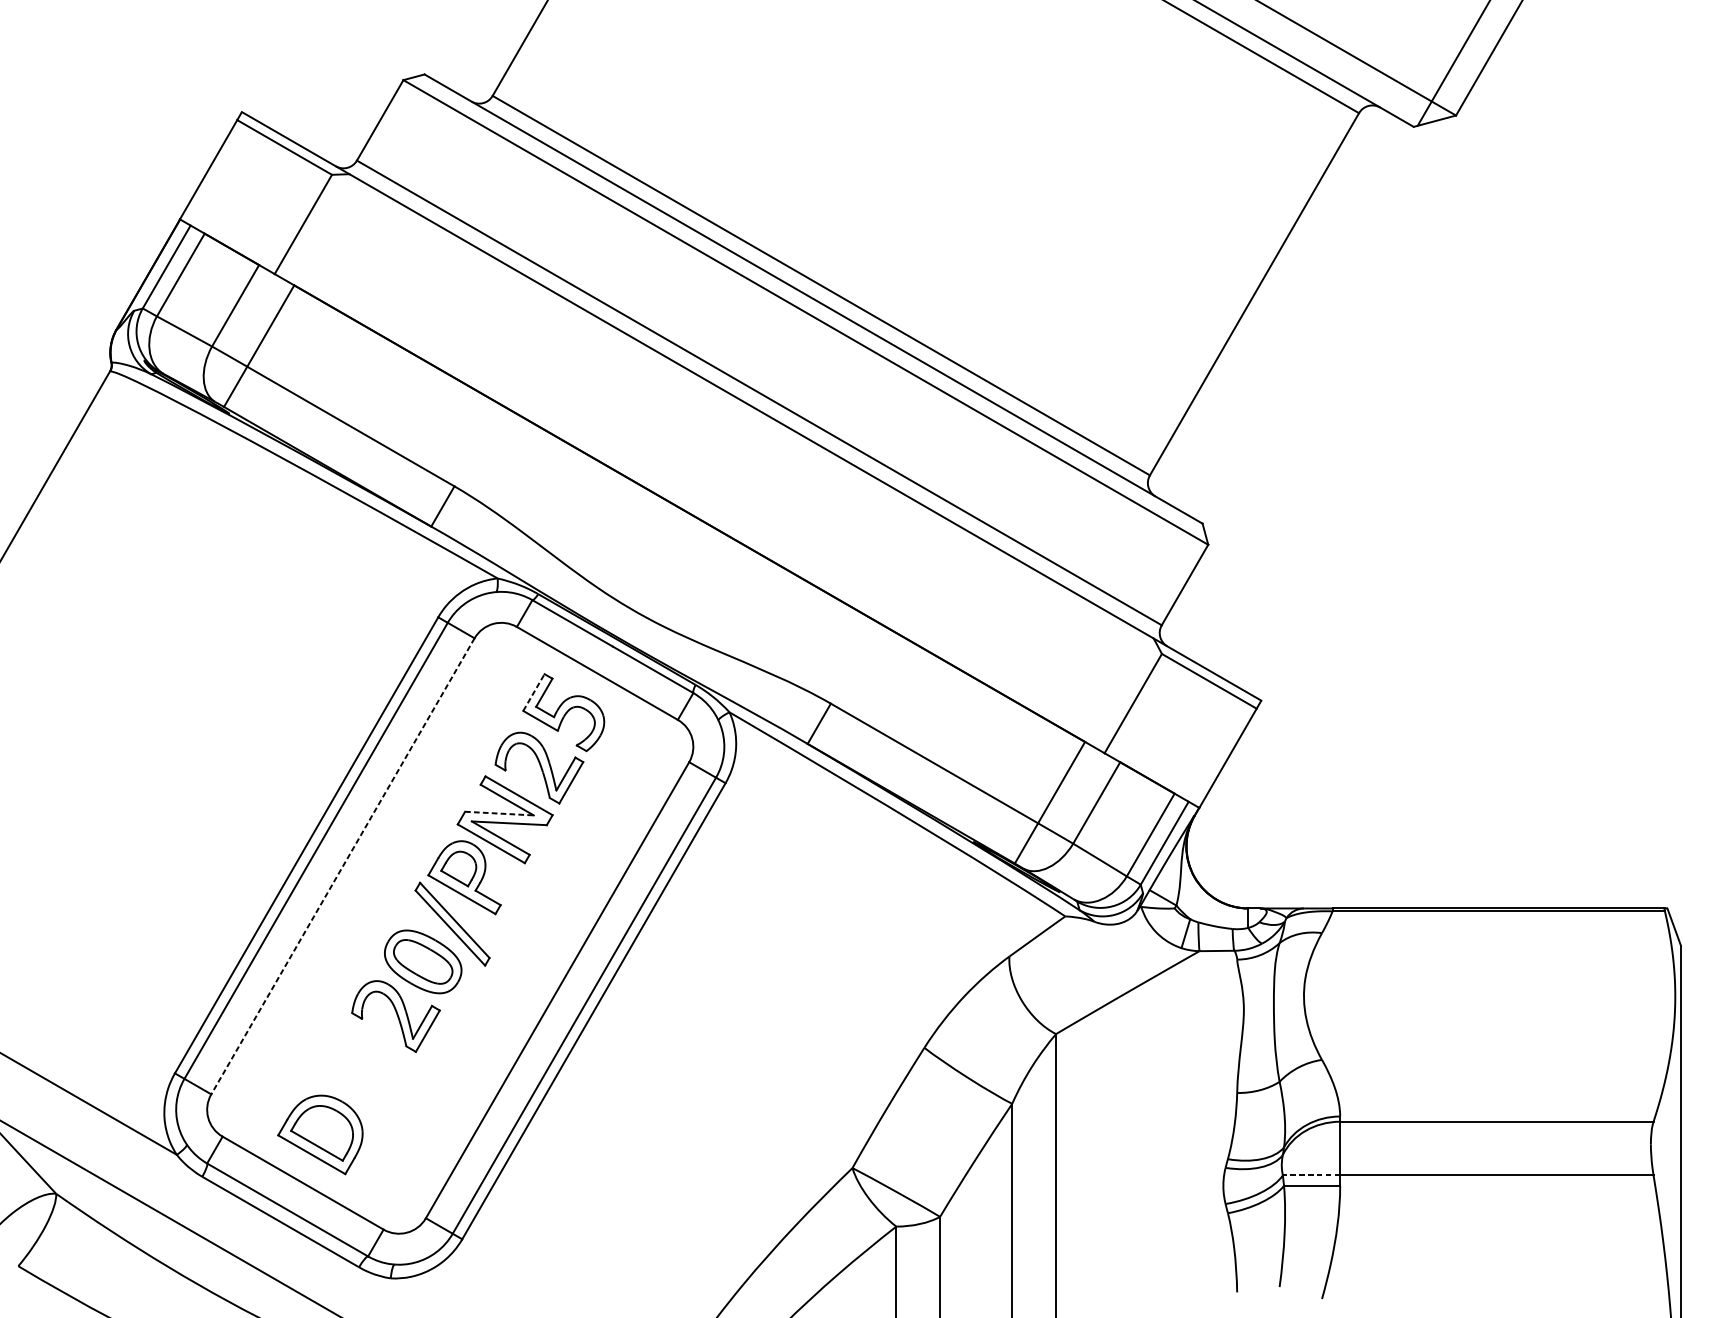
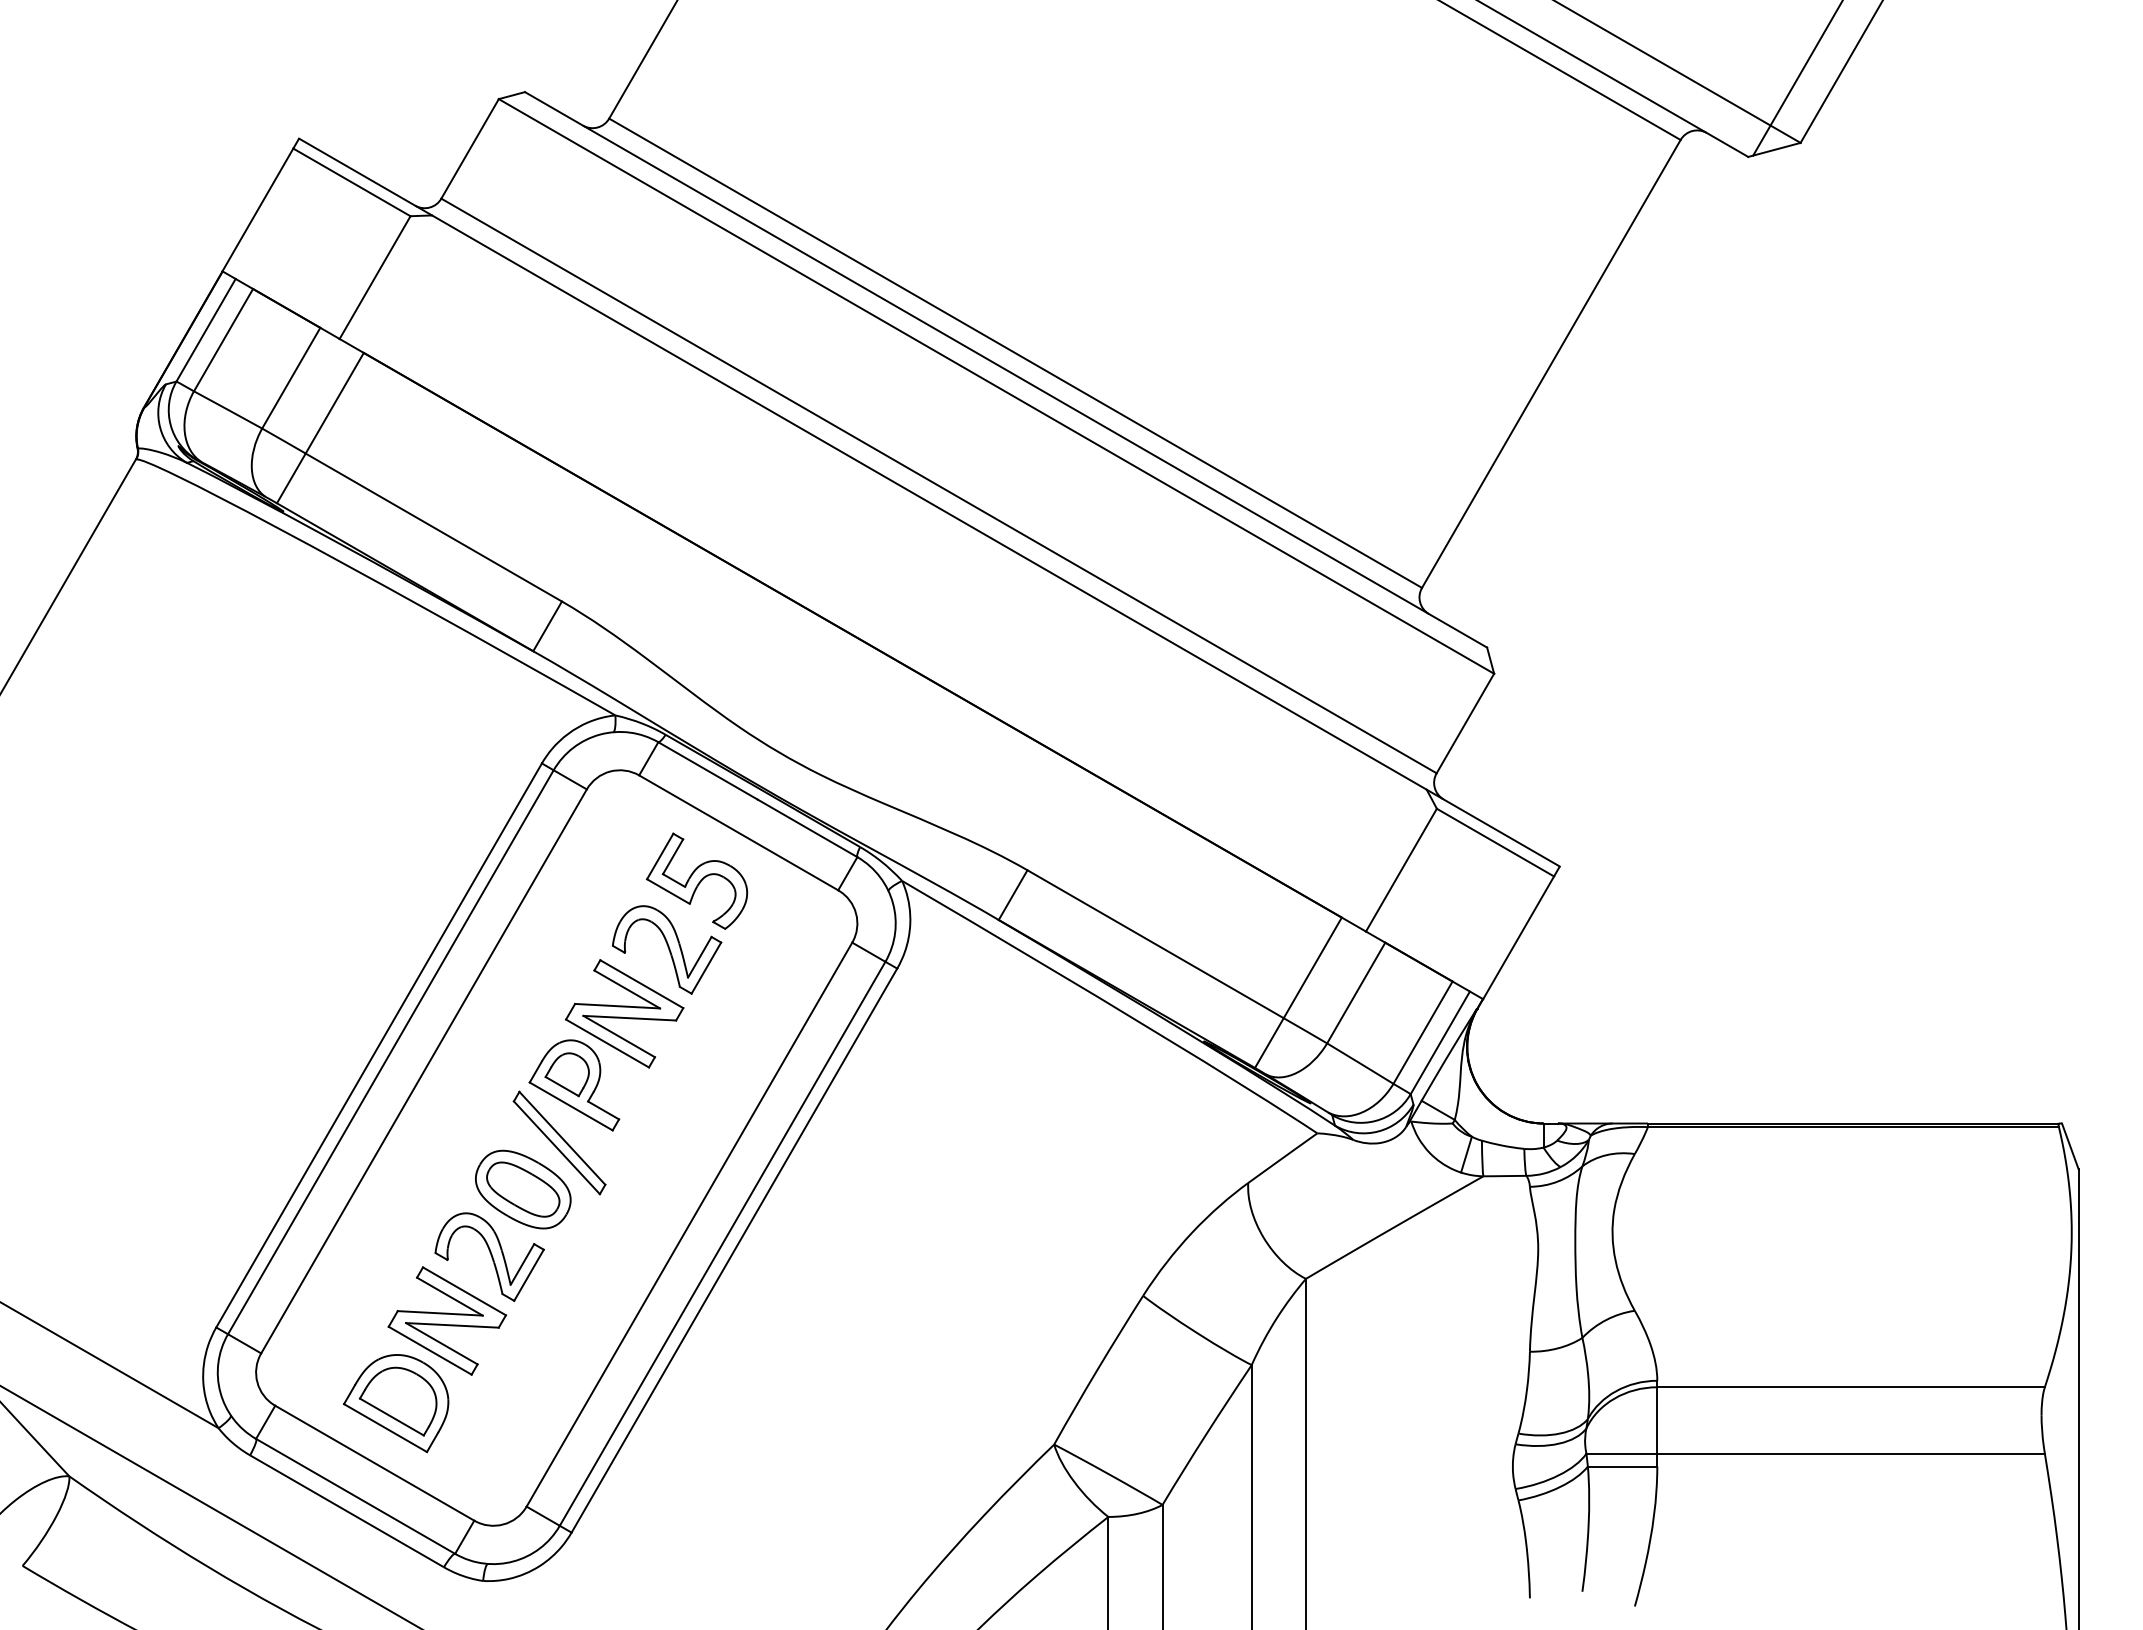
line: (534, 692) -> (660, 856), dashed -> solid
line: (499, 813) -> (617, 1006), dashed -> solid
line: (343, 866) -> (424, 1071), dashed -> solid
part: (361, 1067) -> (446, 1320), added
line: (1311, 1175) -> (1621, 1453), dashed -> solid

